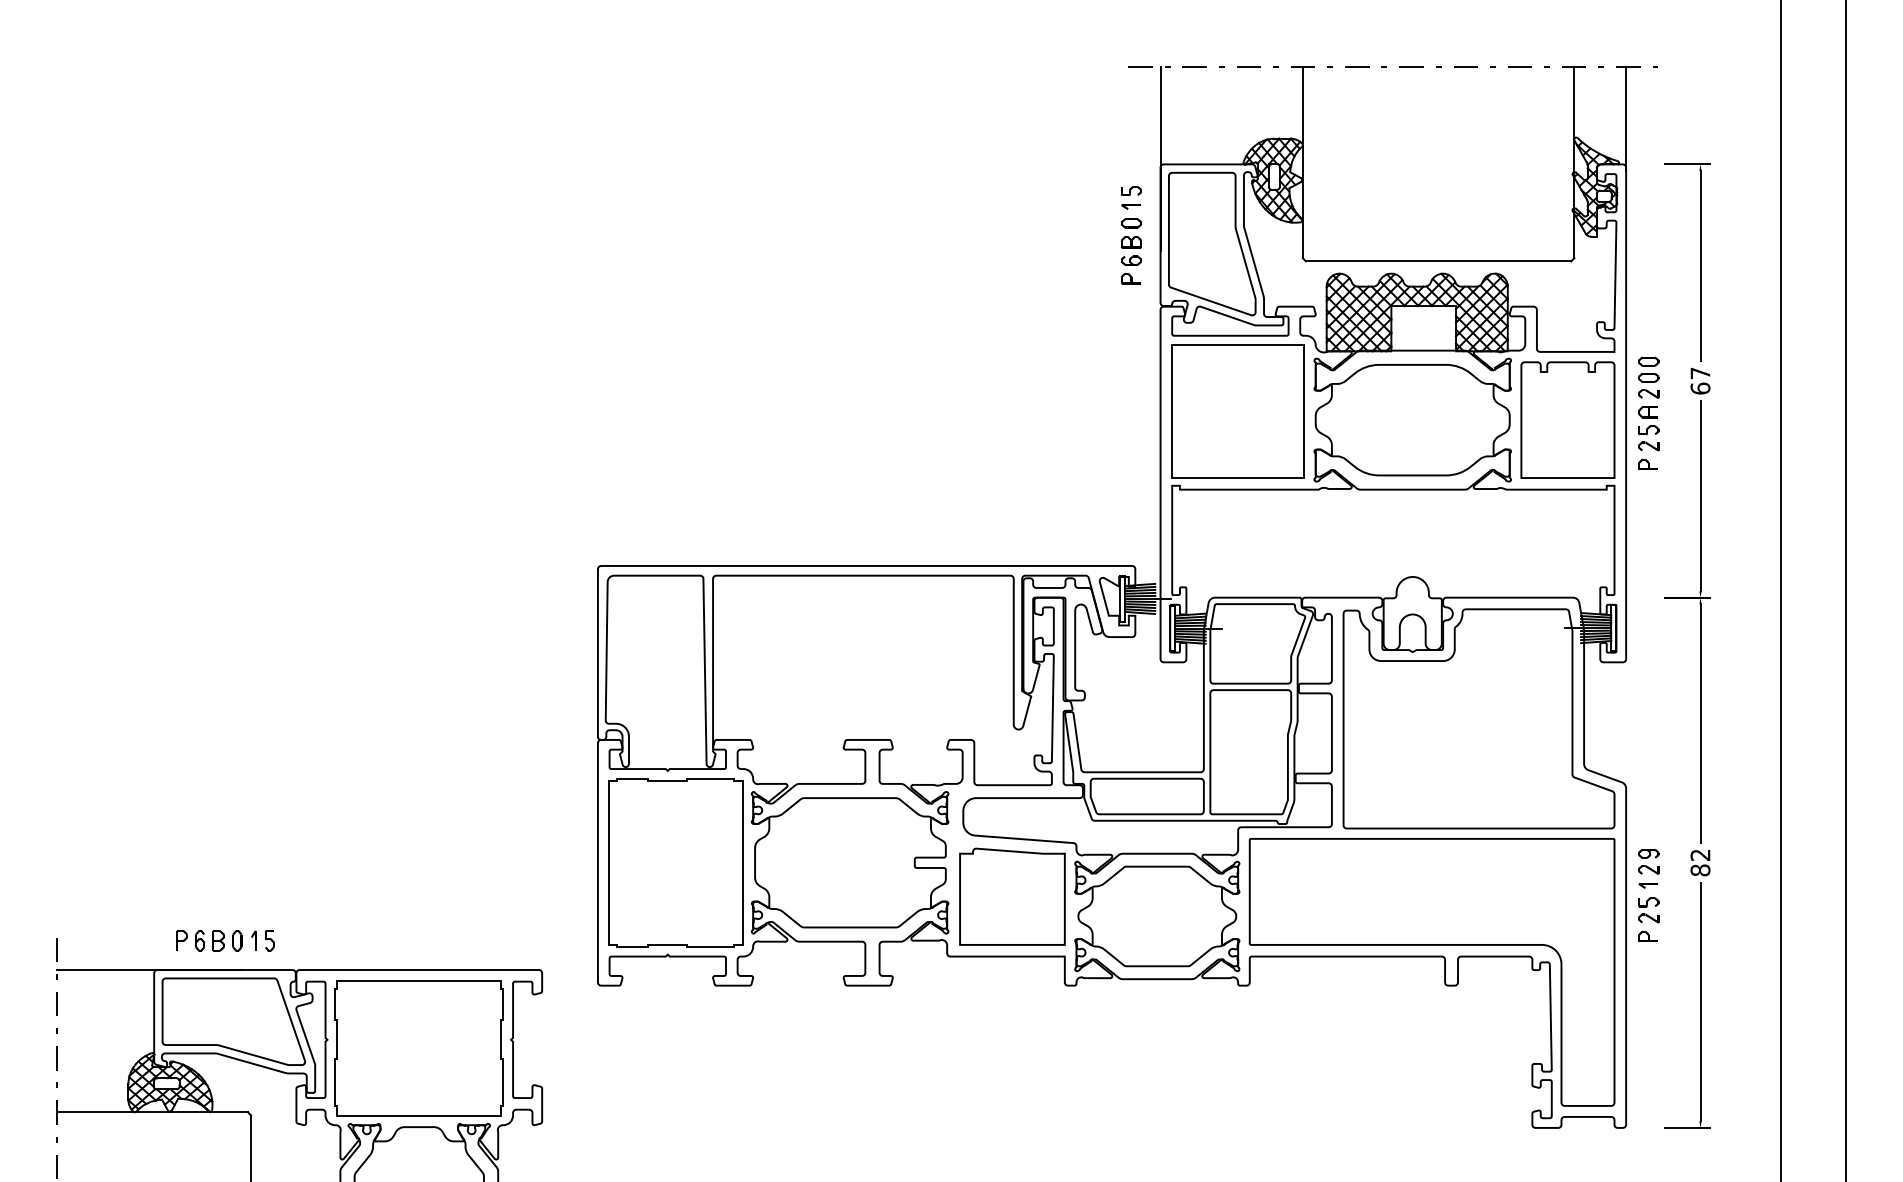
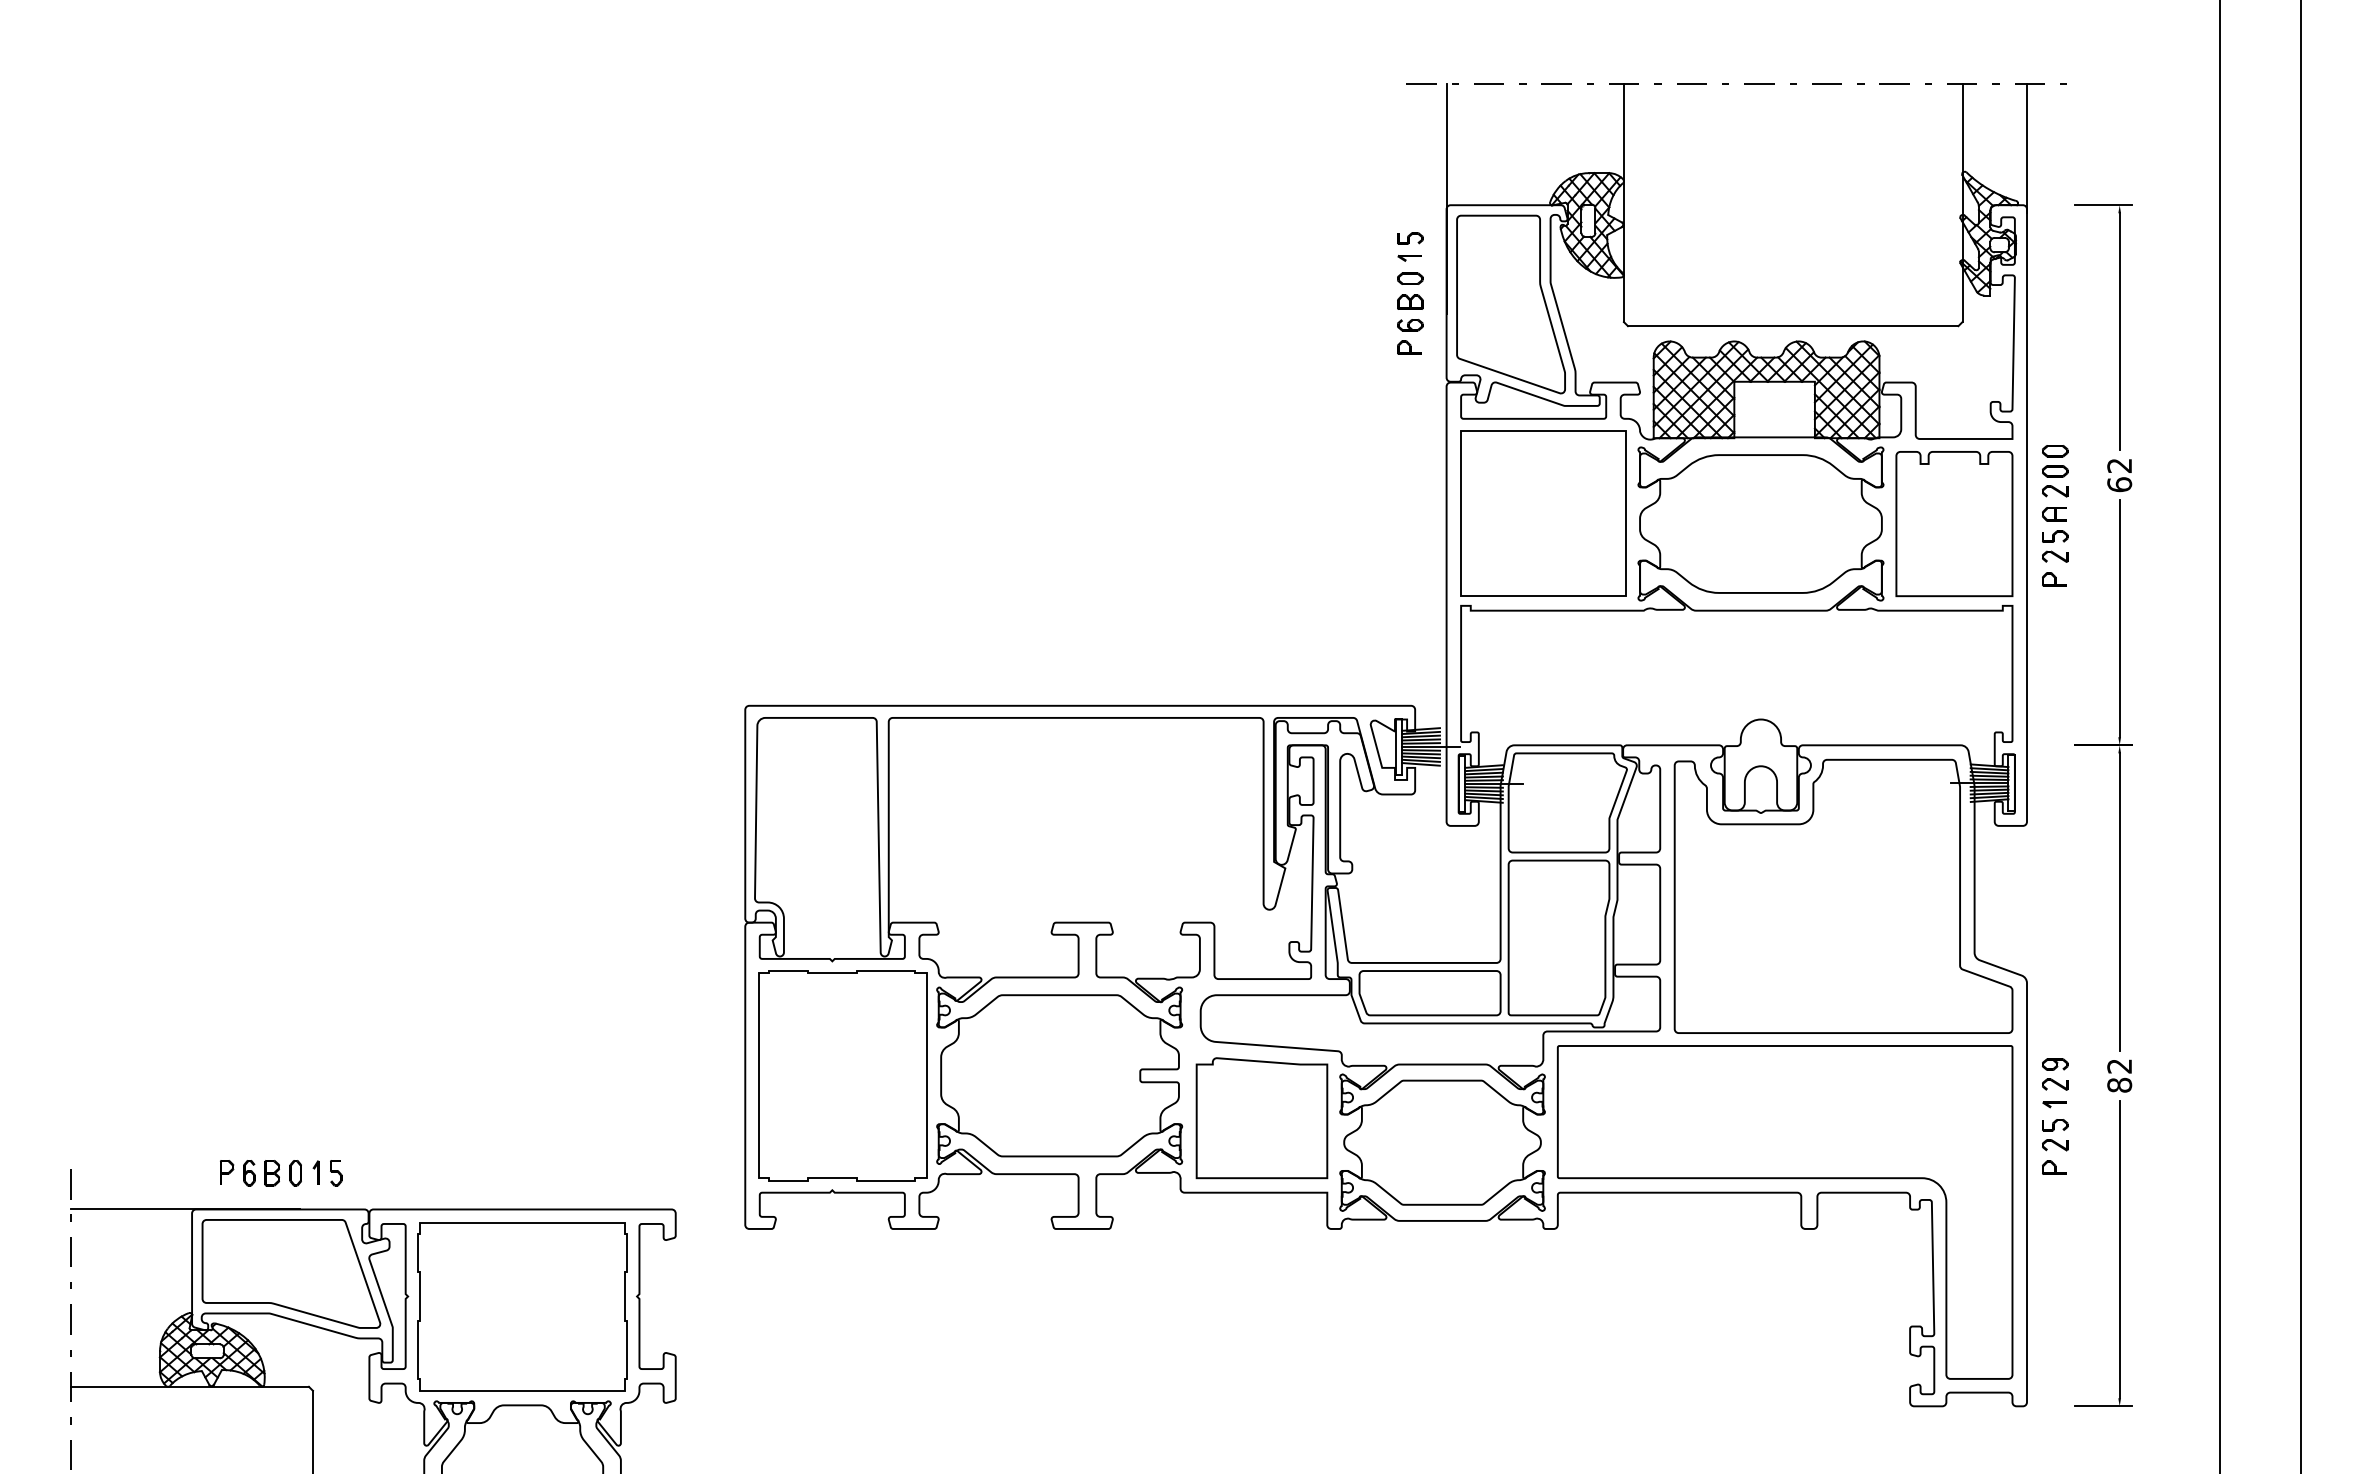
text: (1700, 373) -> (2119, 465), 67 -> 62

